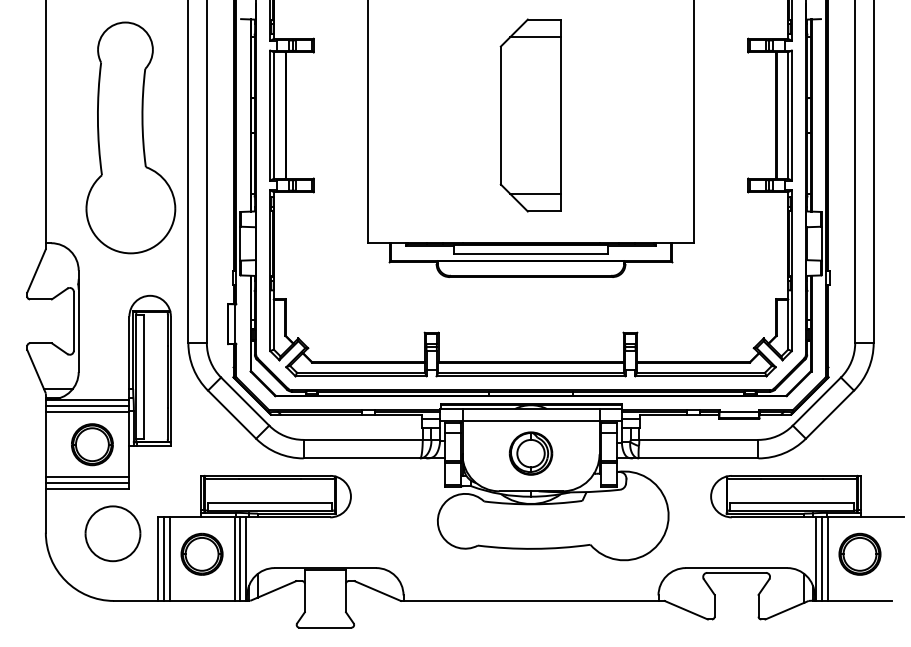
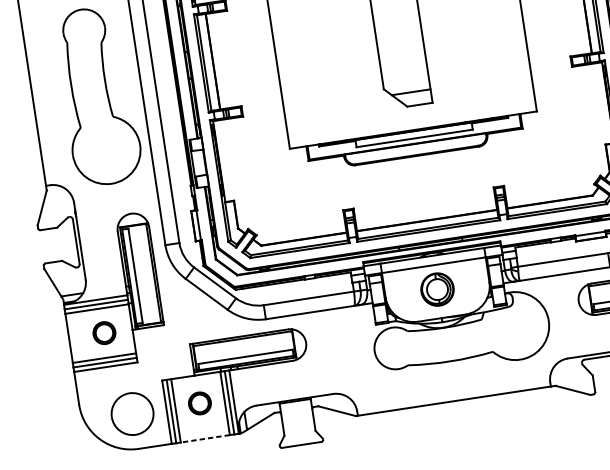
part: (92, 444) -> (104, 332), size x0.7
part: (112, 533) -> (132, 413), moved
part: (201, 553) -> (199, 402), size x0.7
line: (201, 600) -> (204, 438), solid -> dashed

